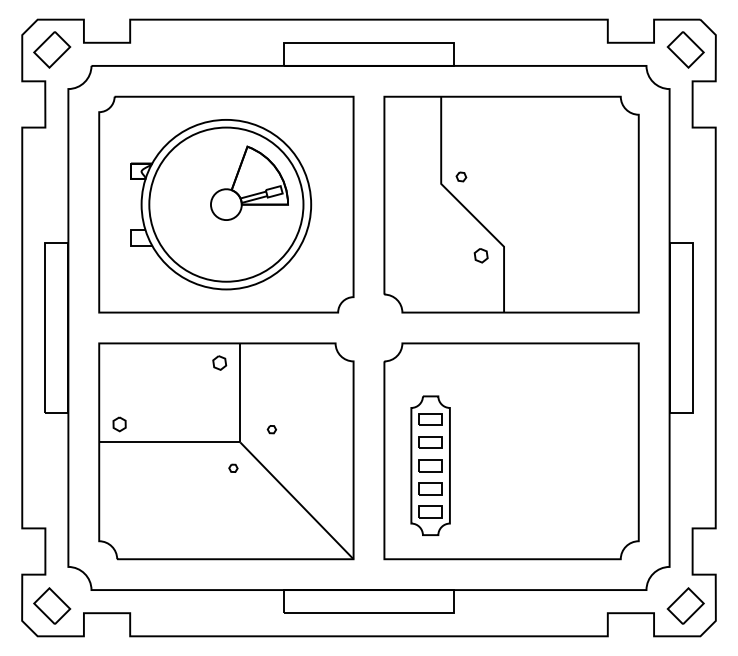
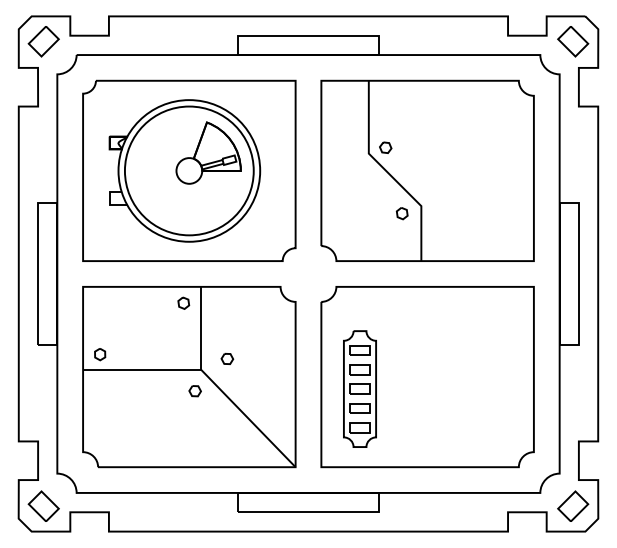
part: (461, 176) -> (385, 147), size x1.43
part: (271, 429) -> (227, 358), size x1.67
part: (233, 468) -> (195, 391), size x1.67

